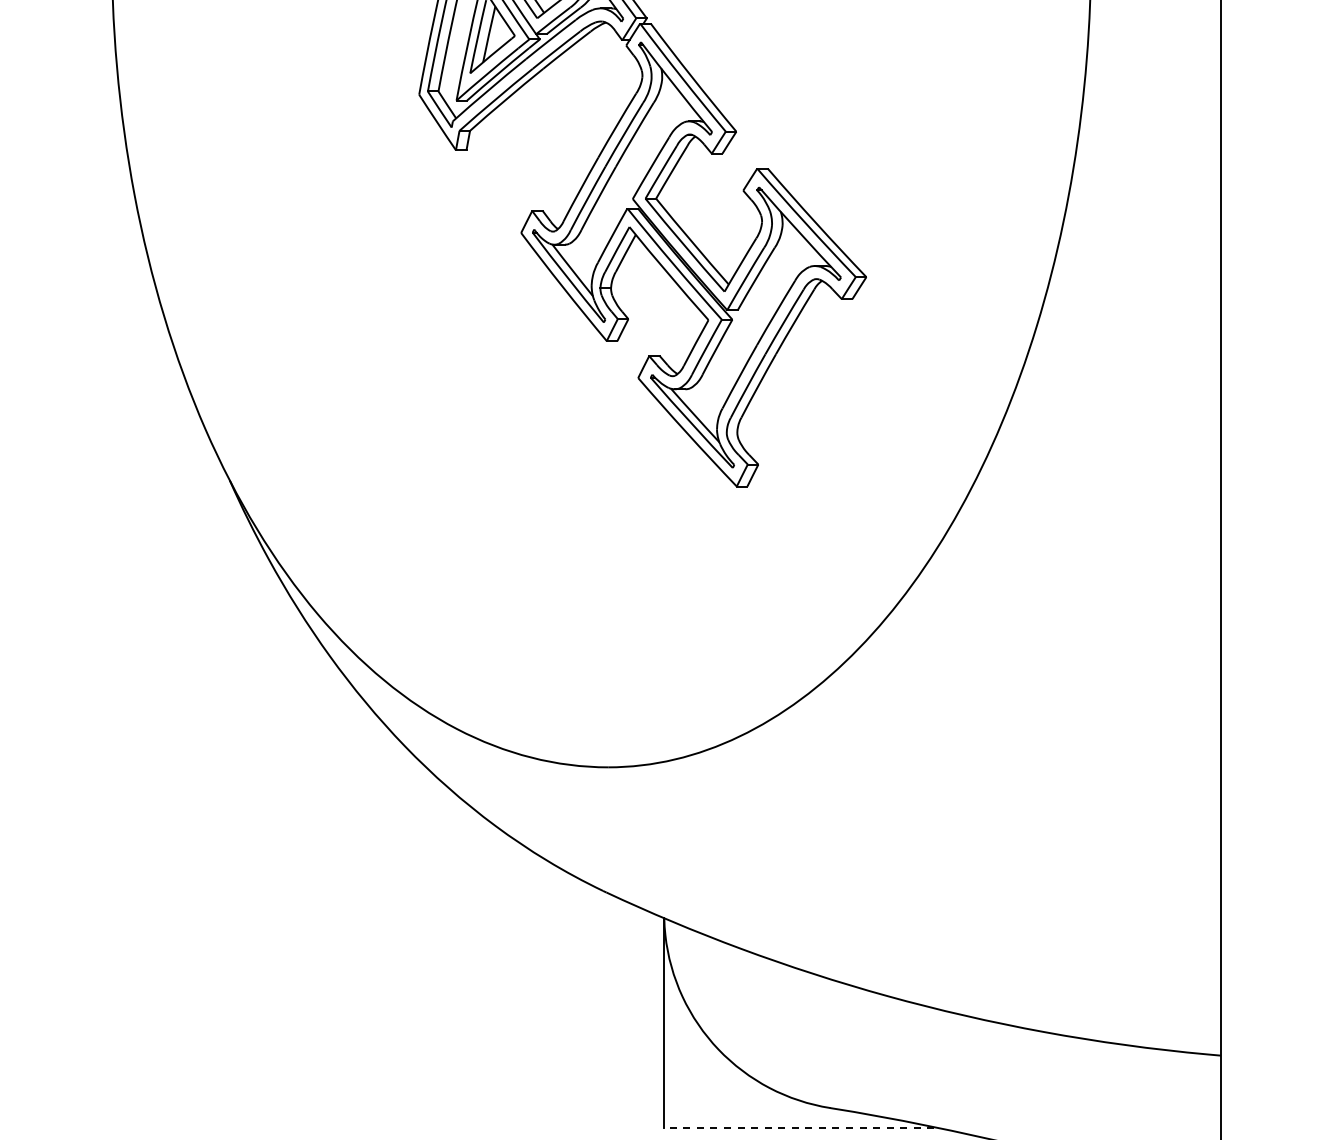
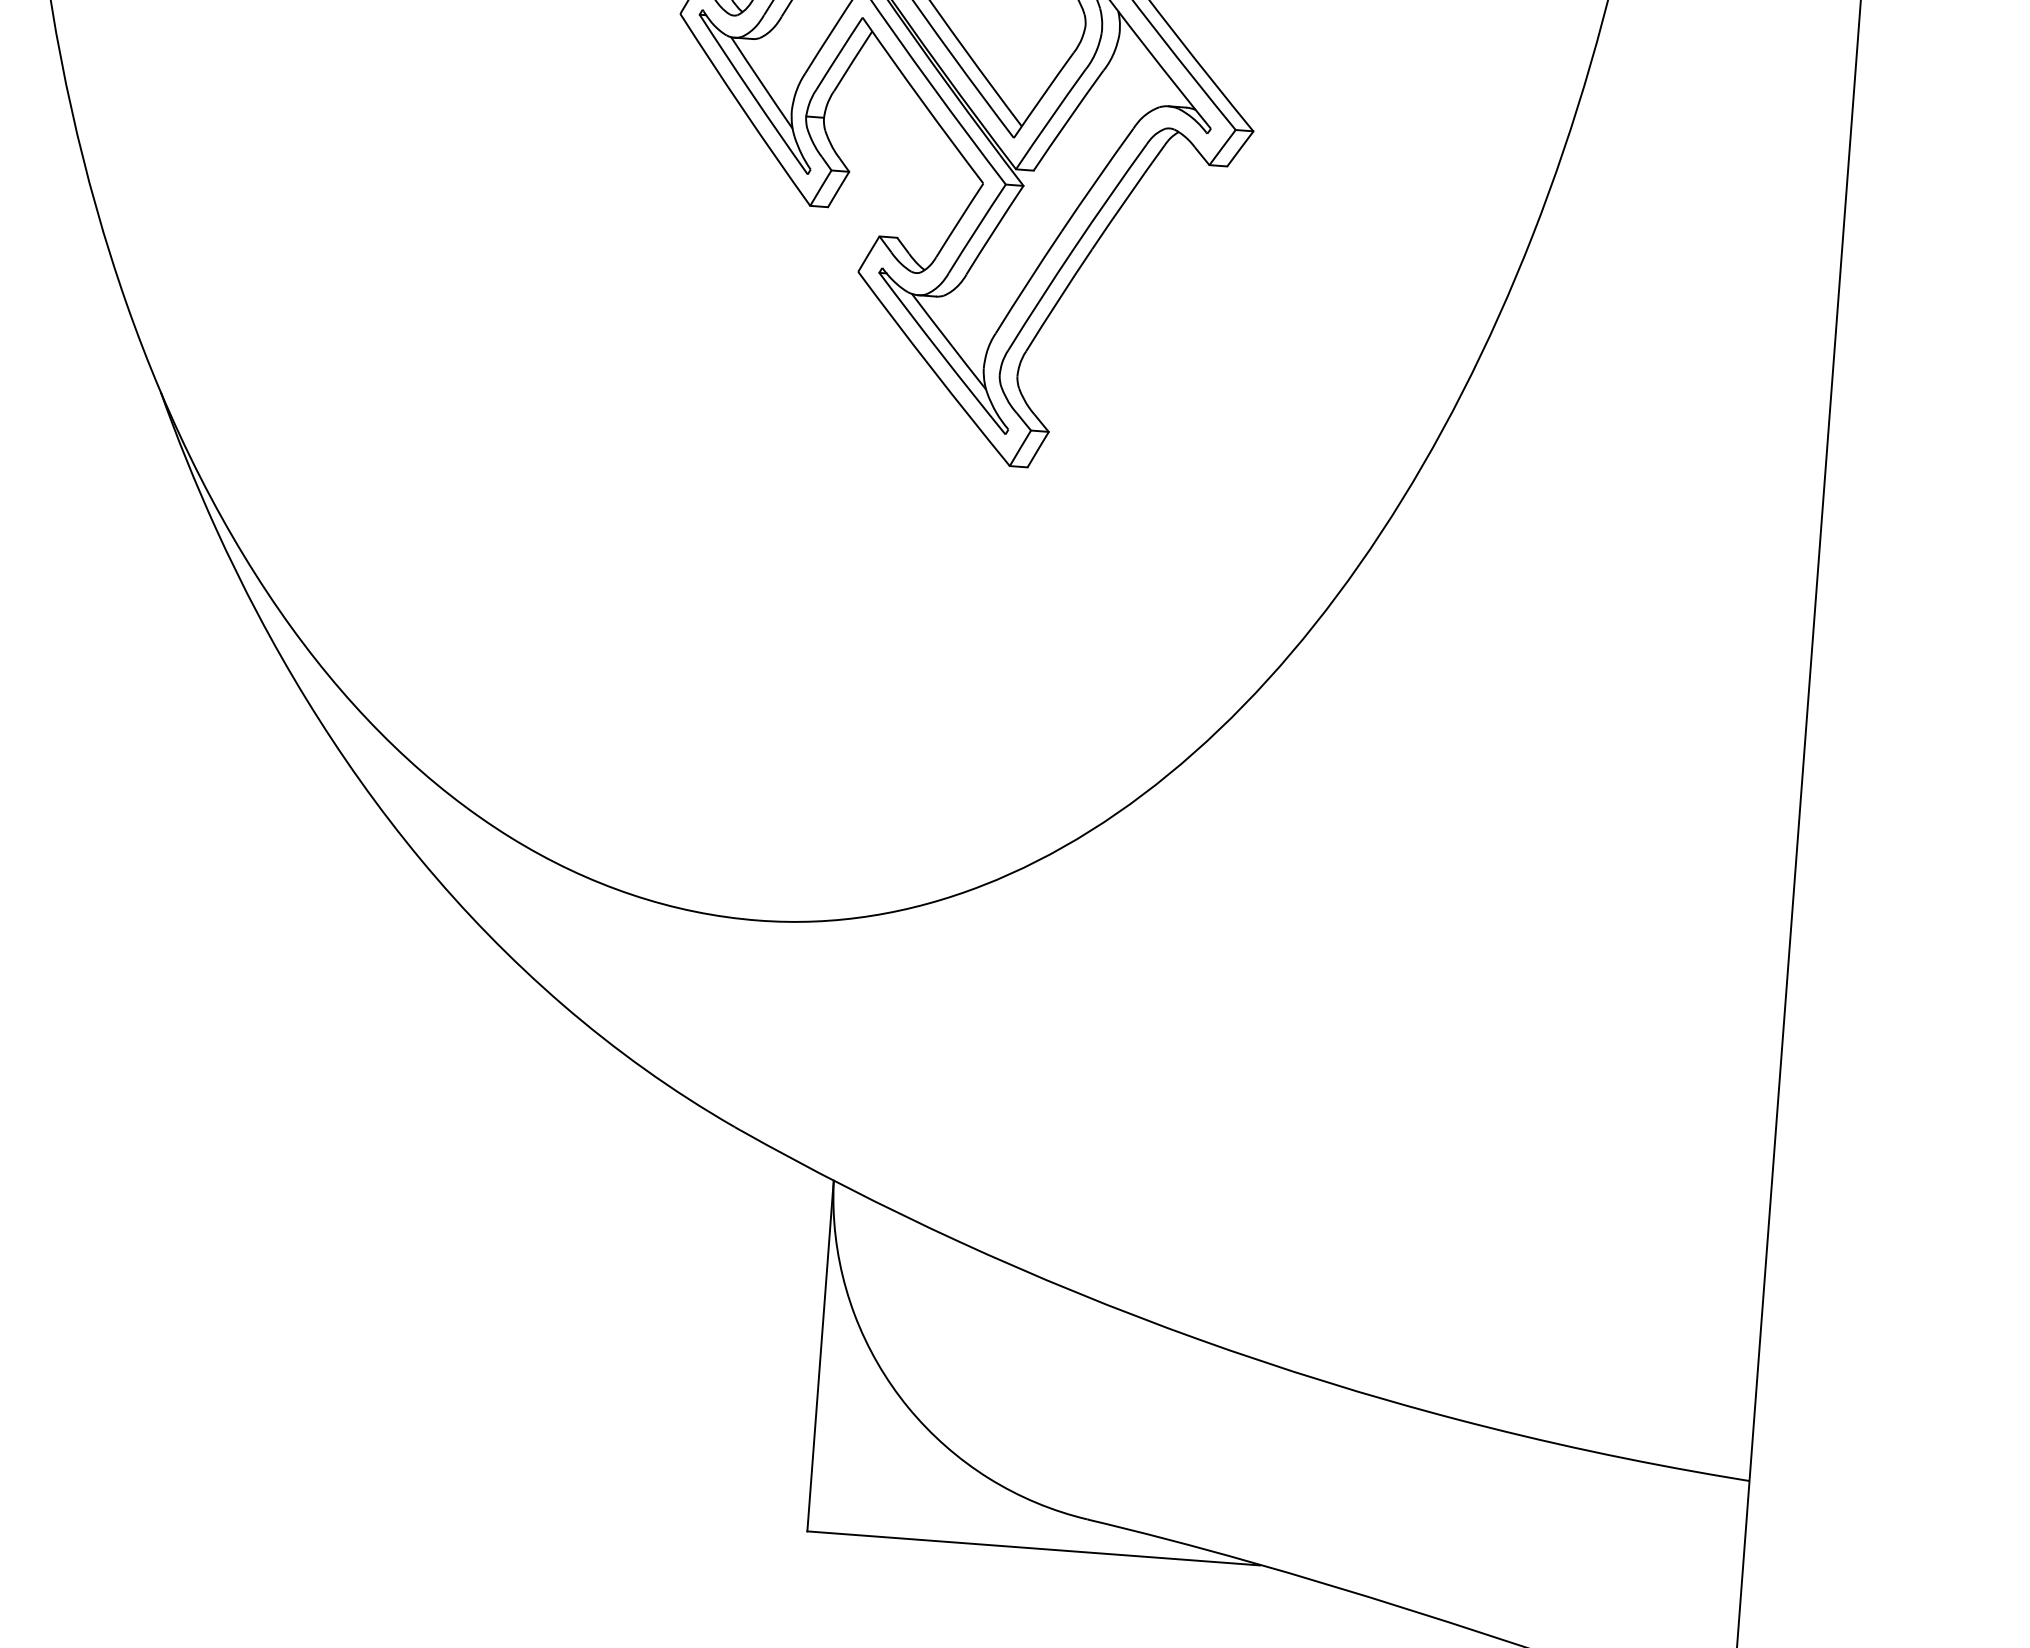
line: (798, 1127) -> (1032, 1548), dashed -> solid

